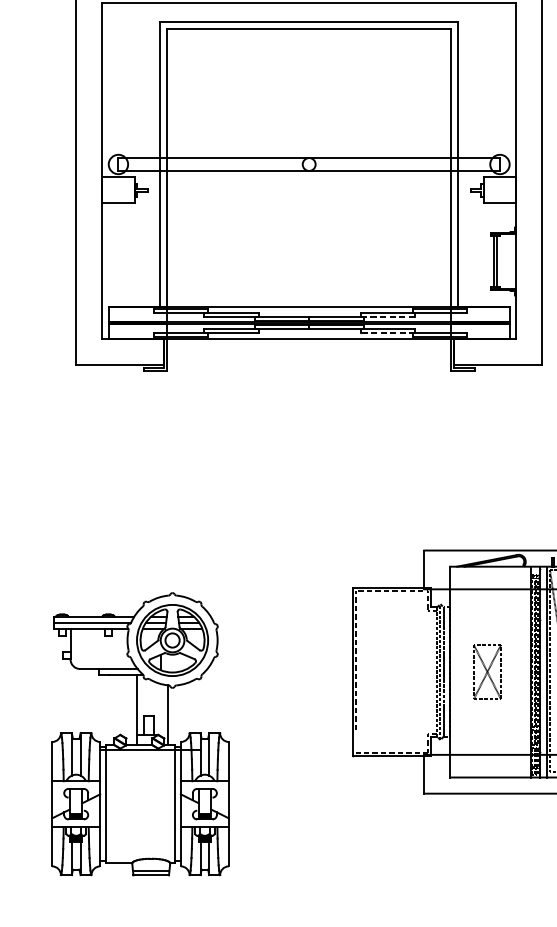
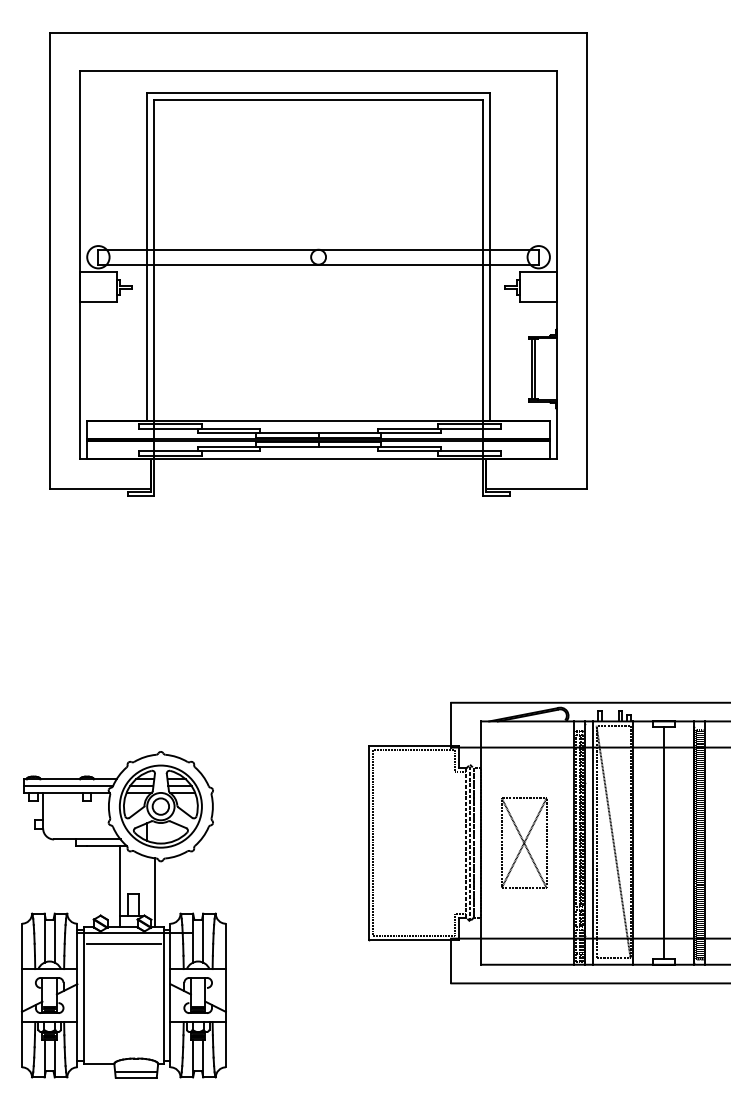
line: (388, 317) -> (410, 433), dashed -> solid
line: (387, 332) -> (409, 451), dashed -> solid
part: (487, 671) -> (524, 842), size x1.43
line: (356, 741) -> (373, 923), added
line: (140, 759) -> (123, 943), added

